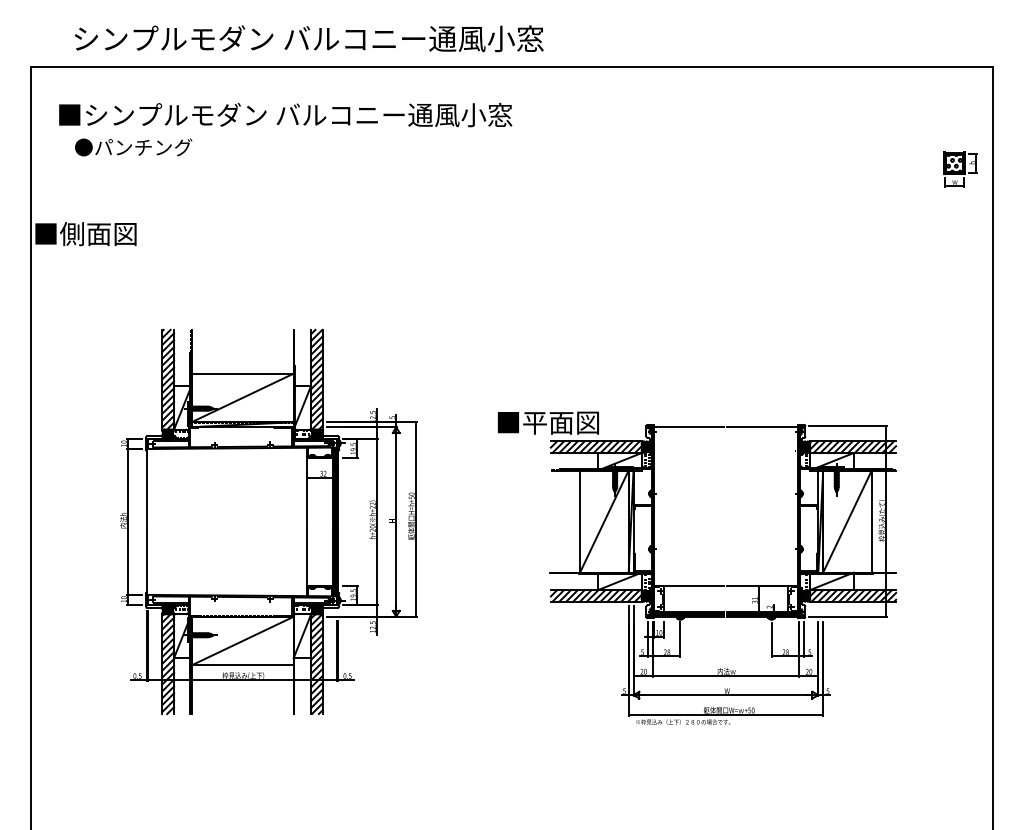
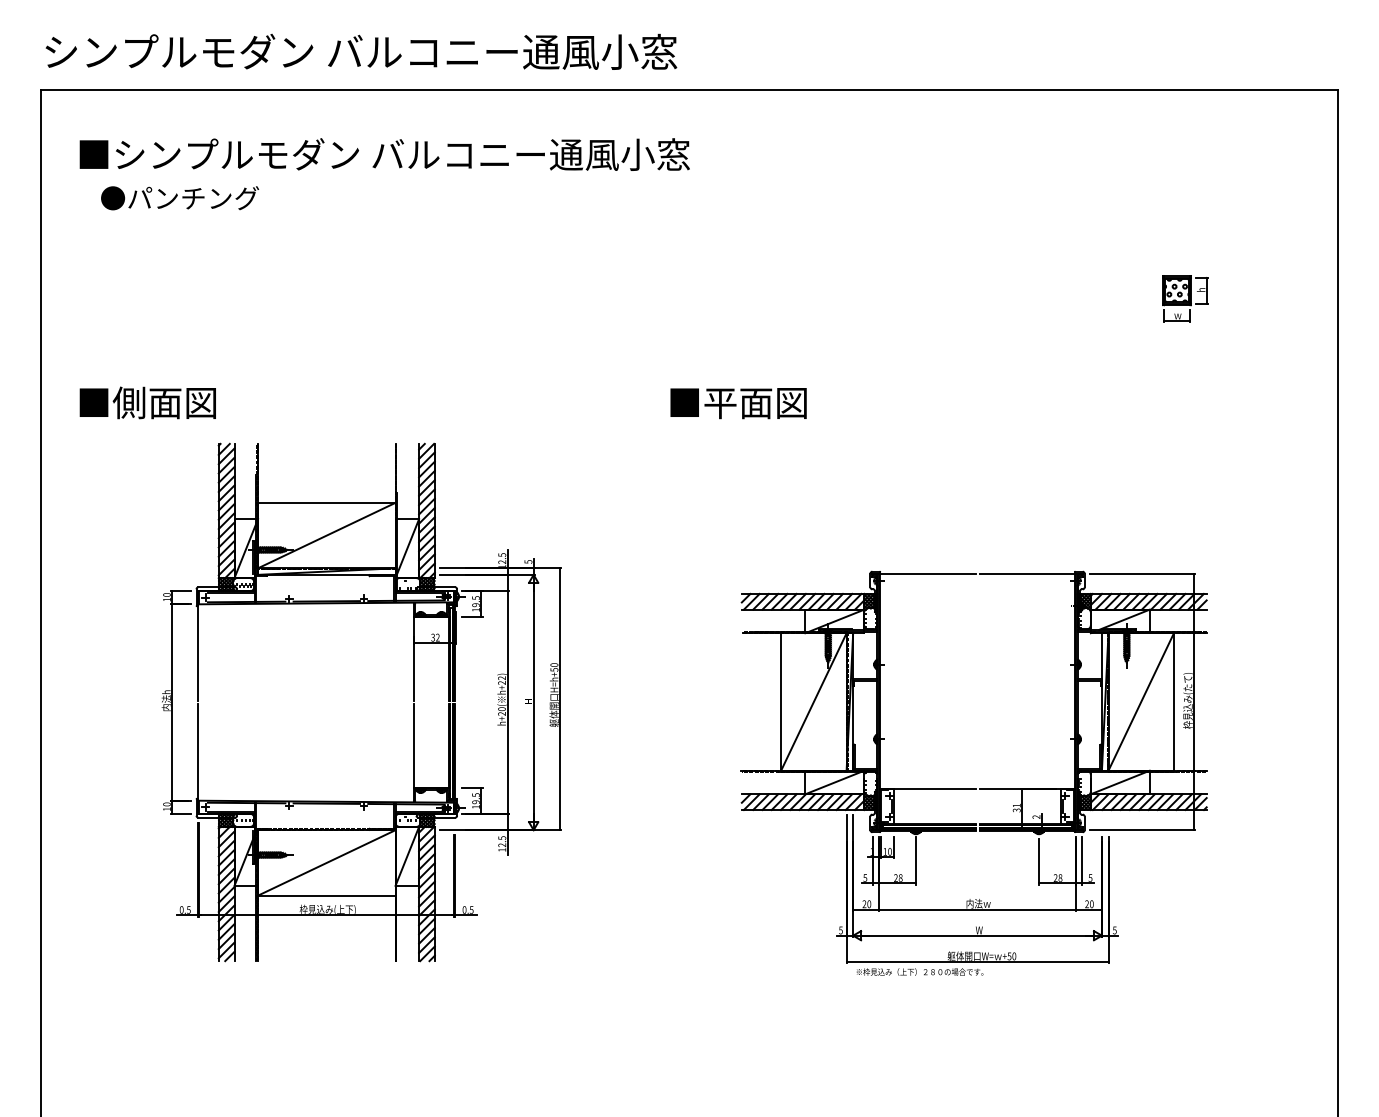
text: (309, 38) -> (361, 51), moved
part: (960, 169) -> (1185, 298), moved
text: (85, 233) -> (147, 402), moved
text: (548, 423) -> (738, 403), moved

